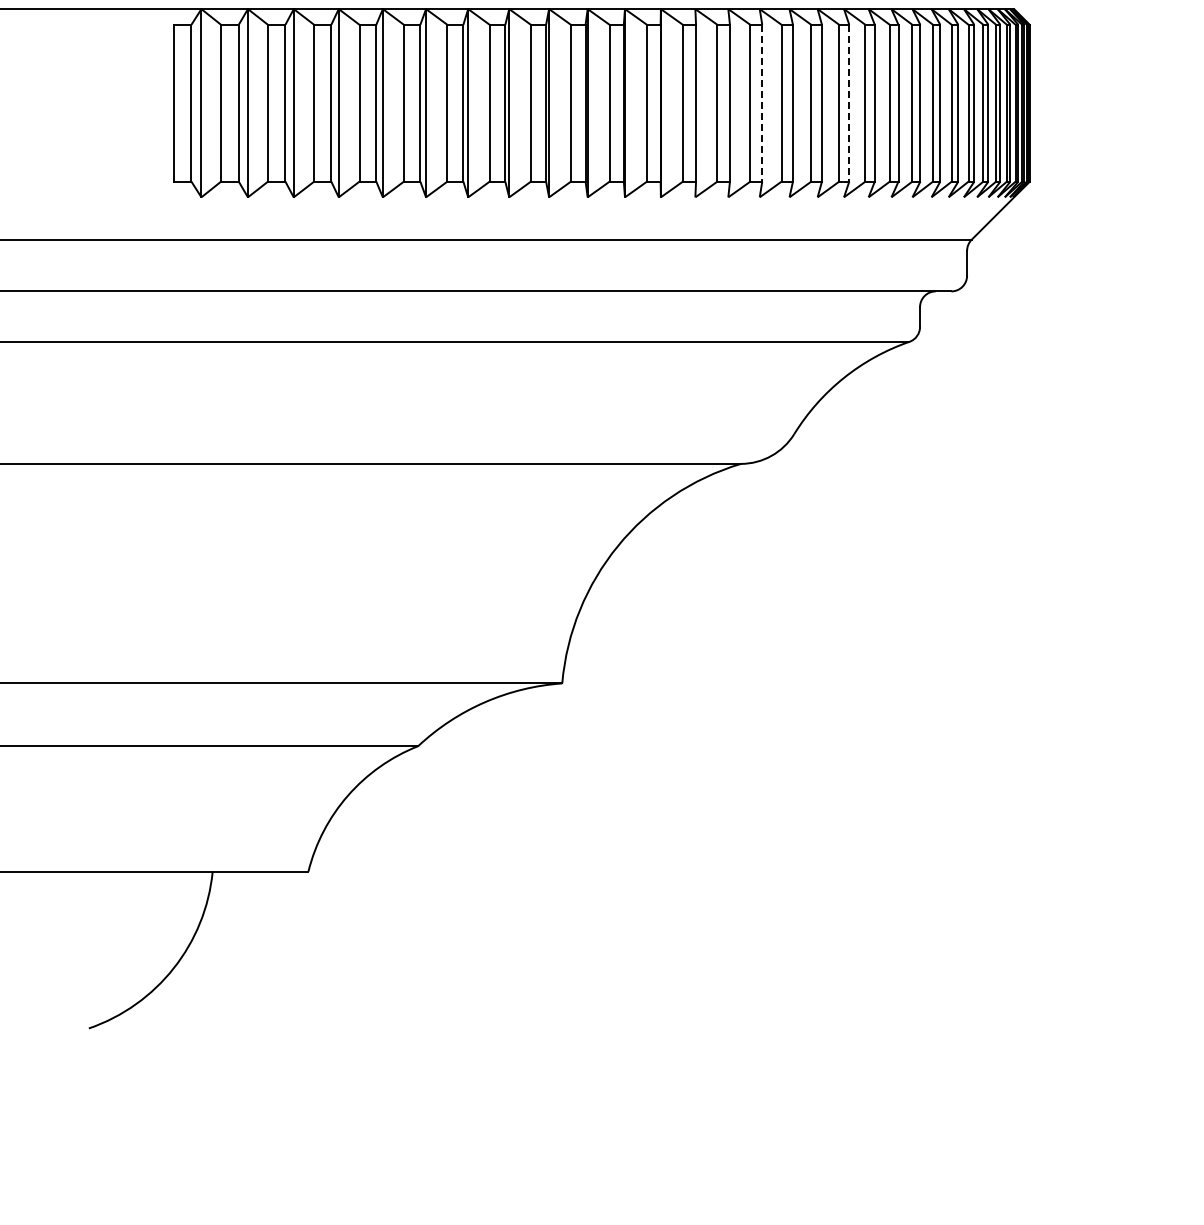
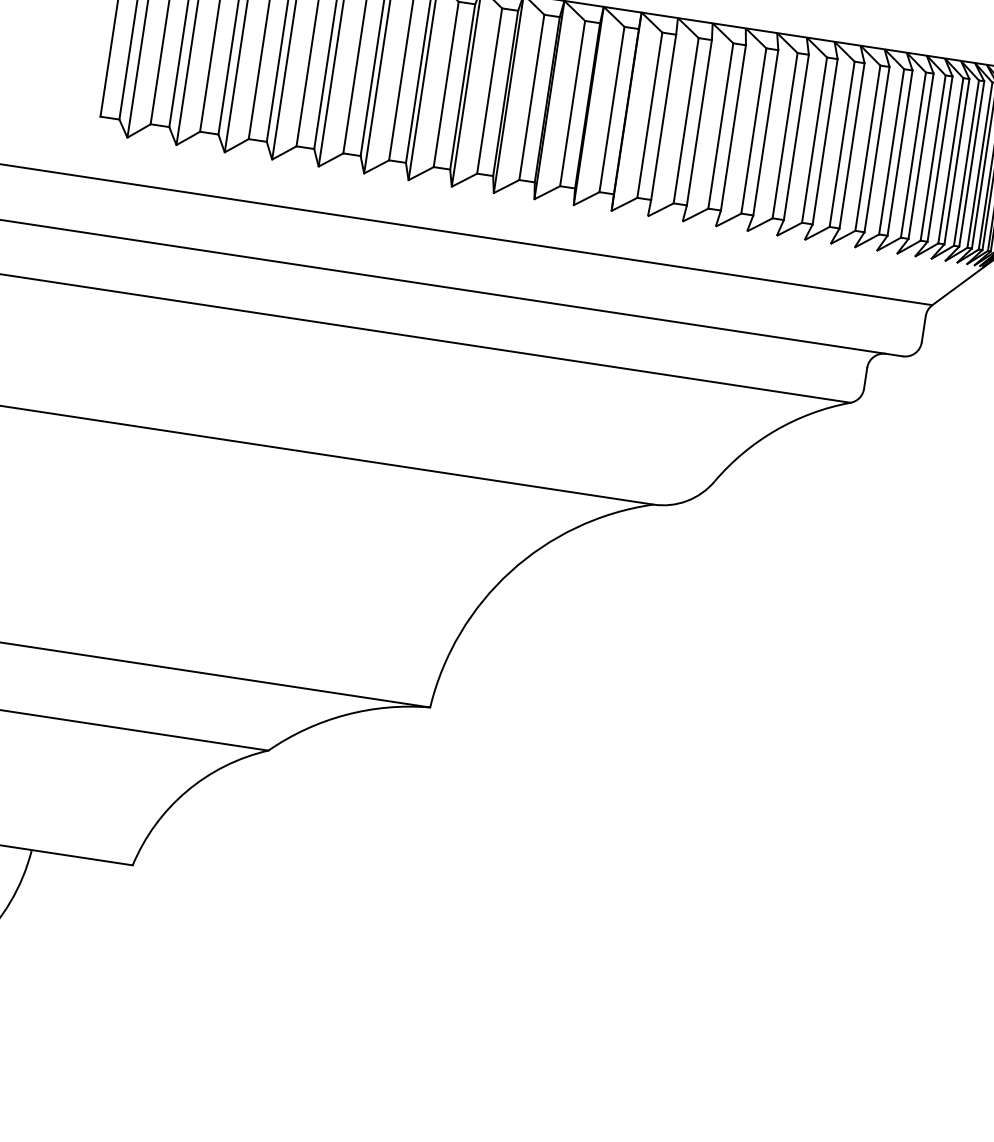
line: (762, 103) -> (733, 128), dashed -> solid
line: (849, 103) -> (825, 142), dashed -> solid

